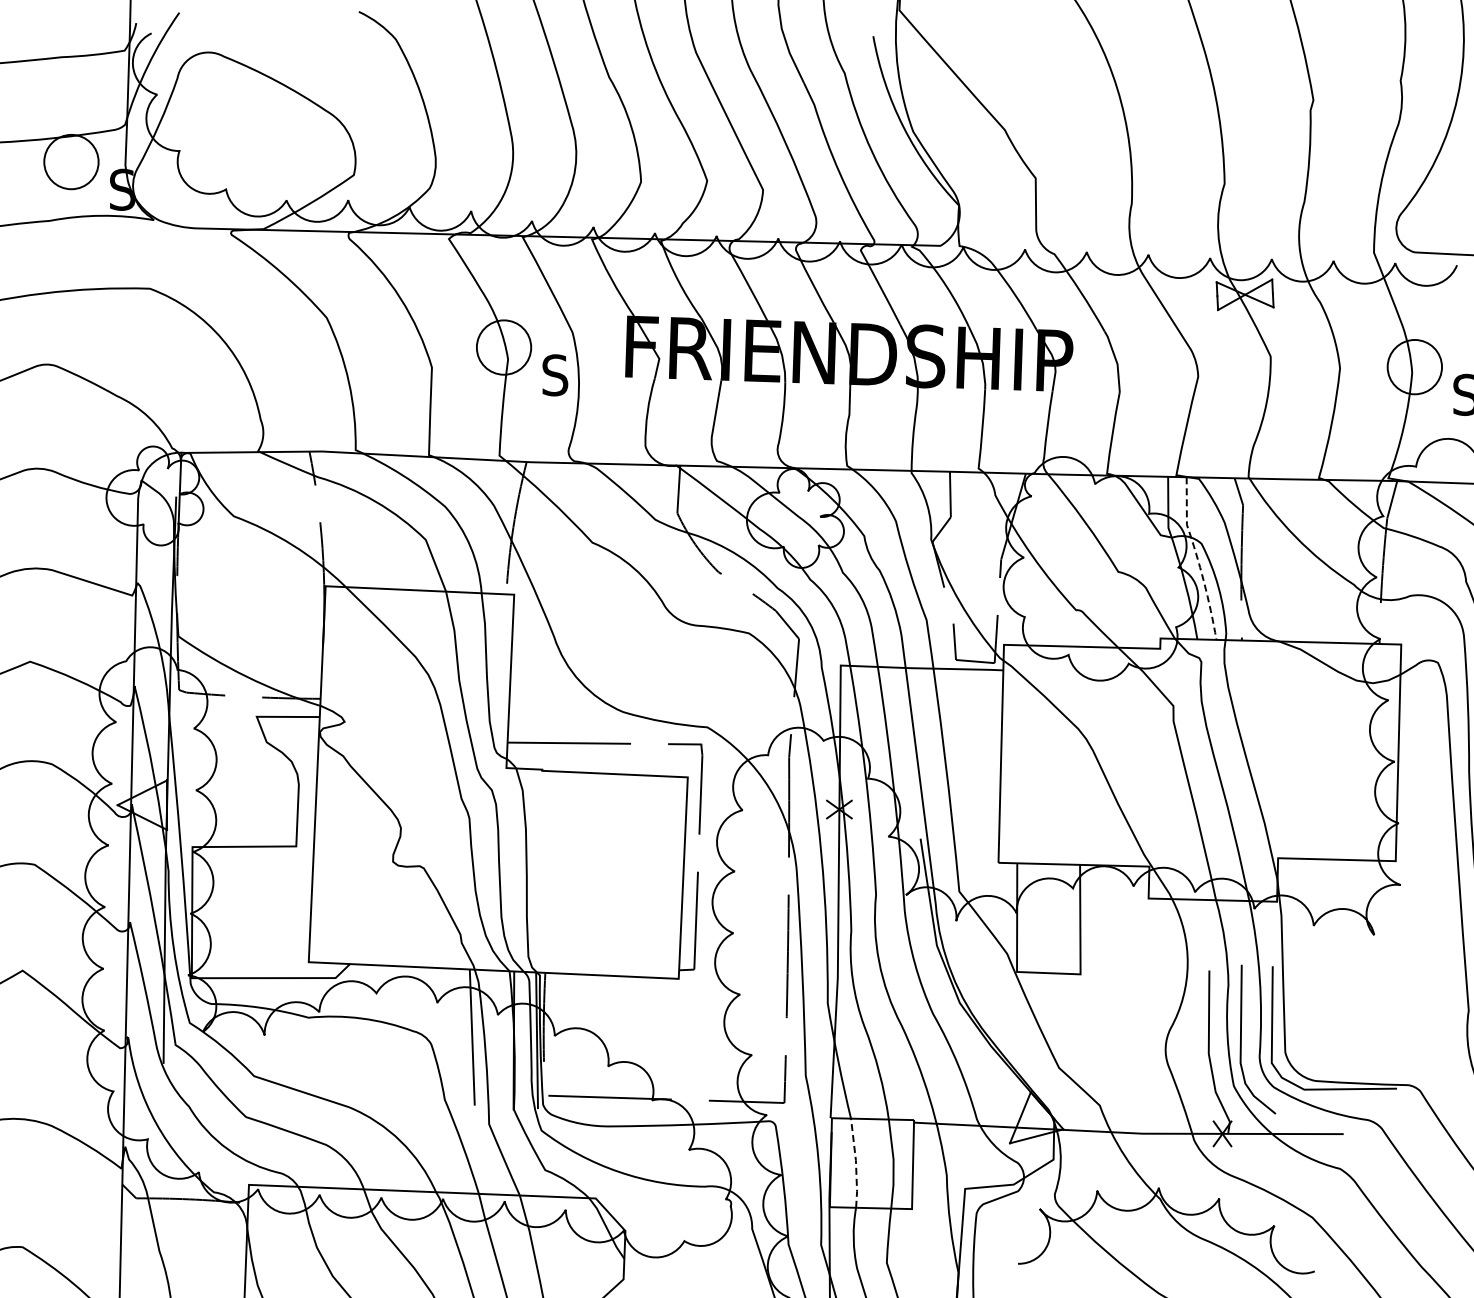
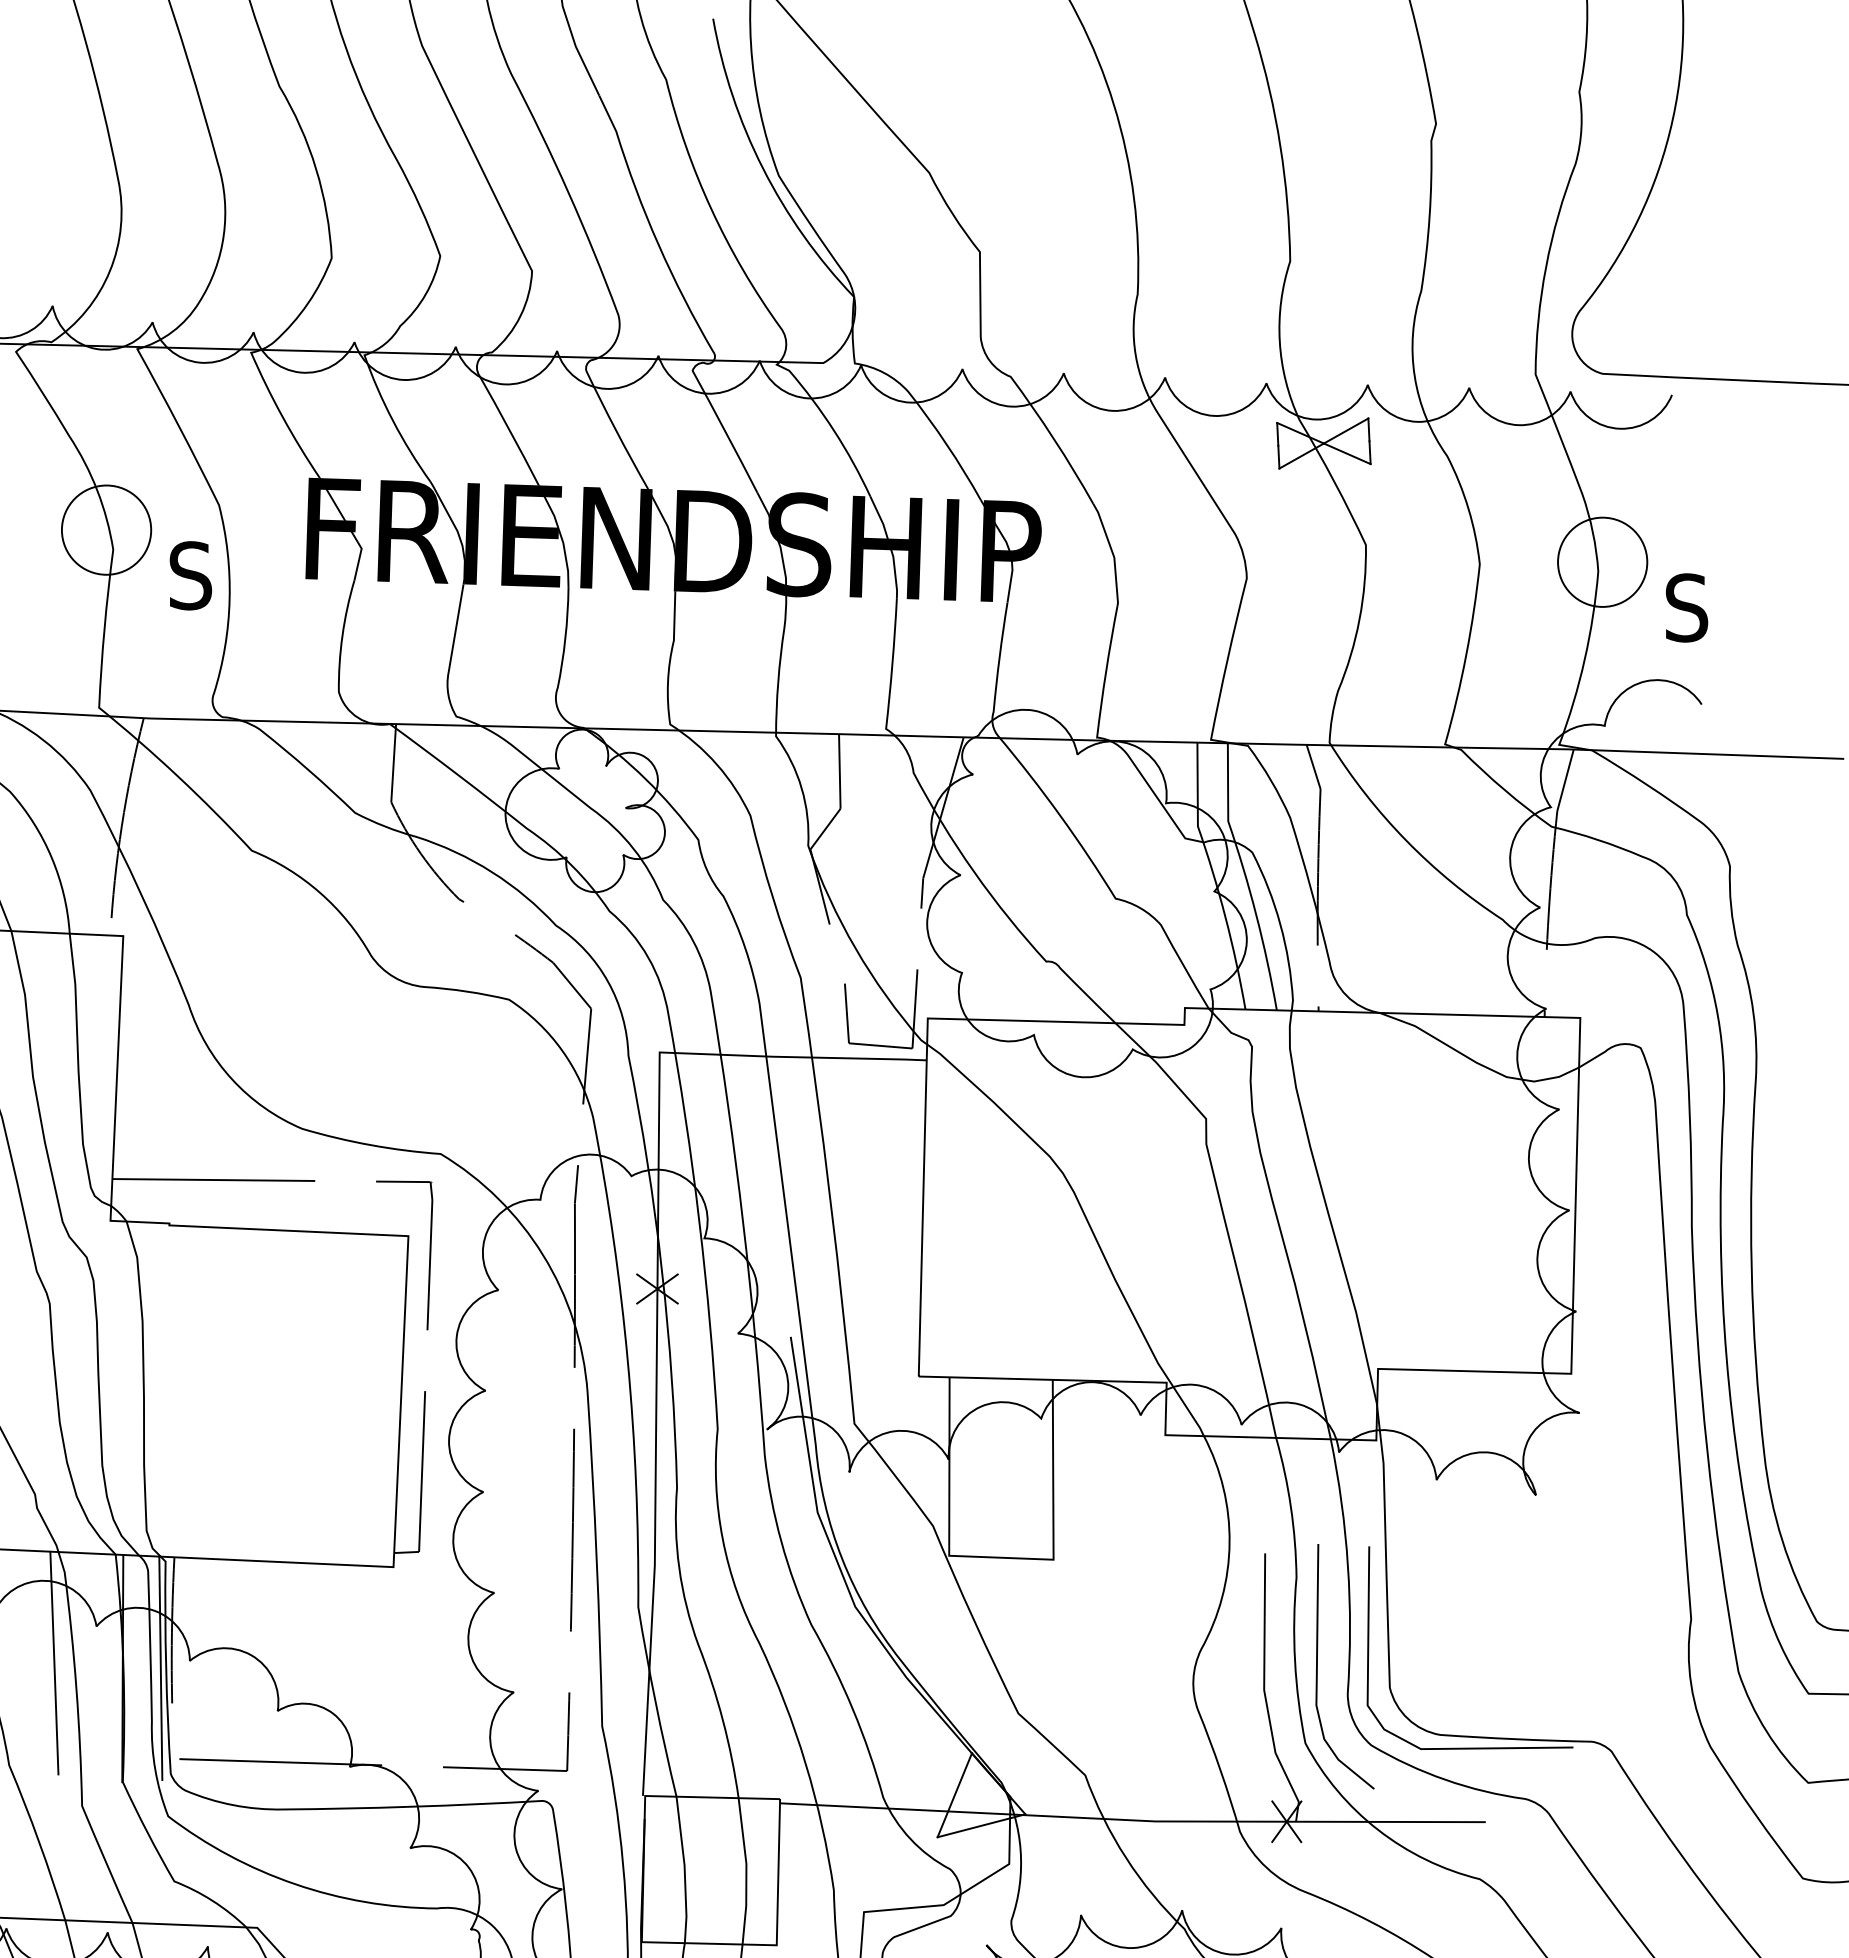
line: (1197, 558) -> (1245, 876), dashed -> solid
line: (856, 1163) -> (685, 1870), dashed -> solid

